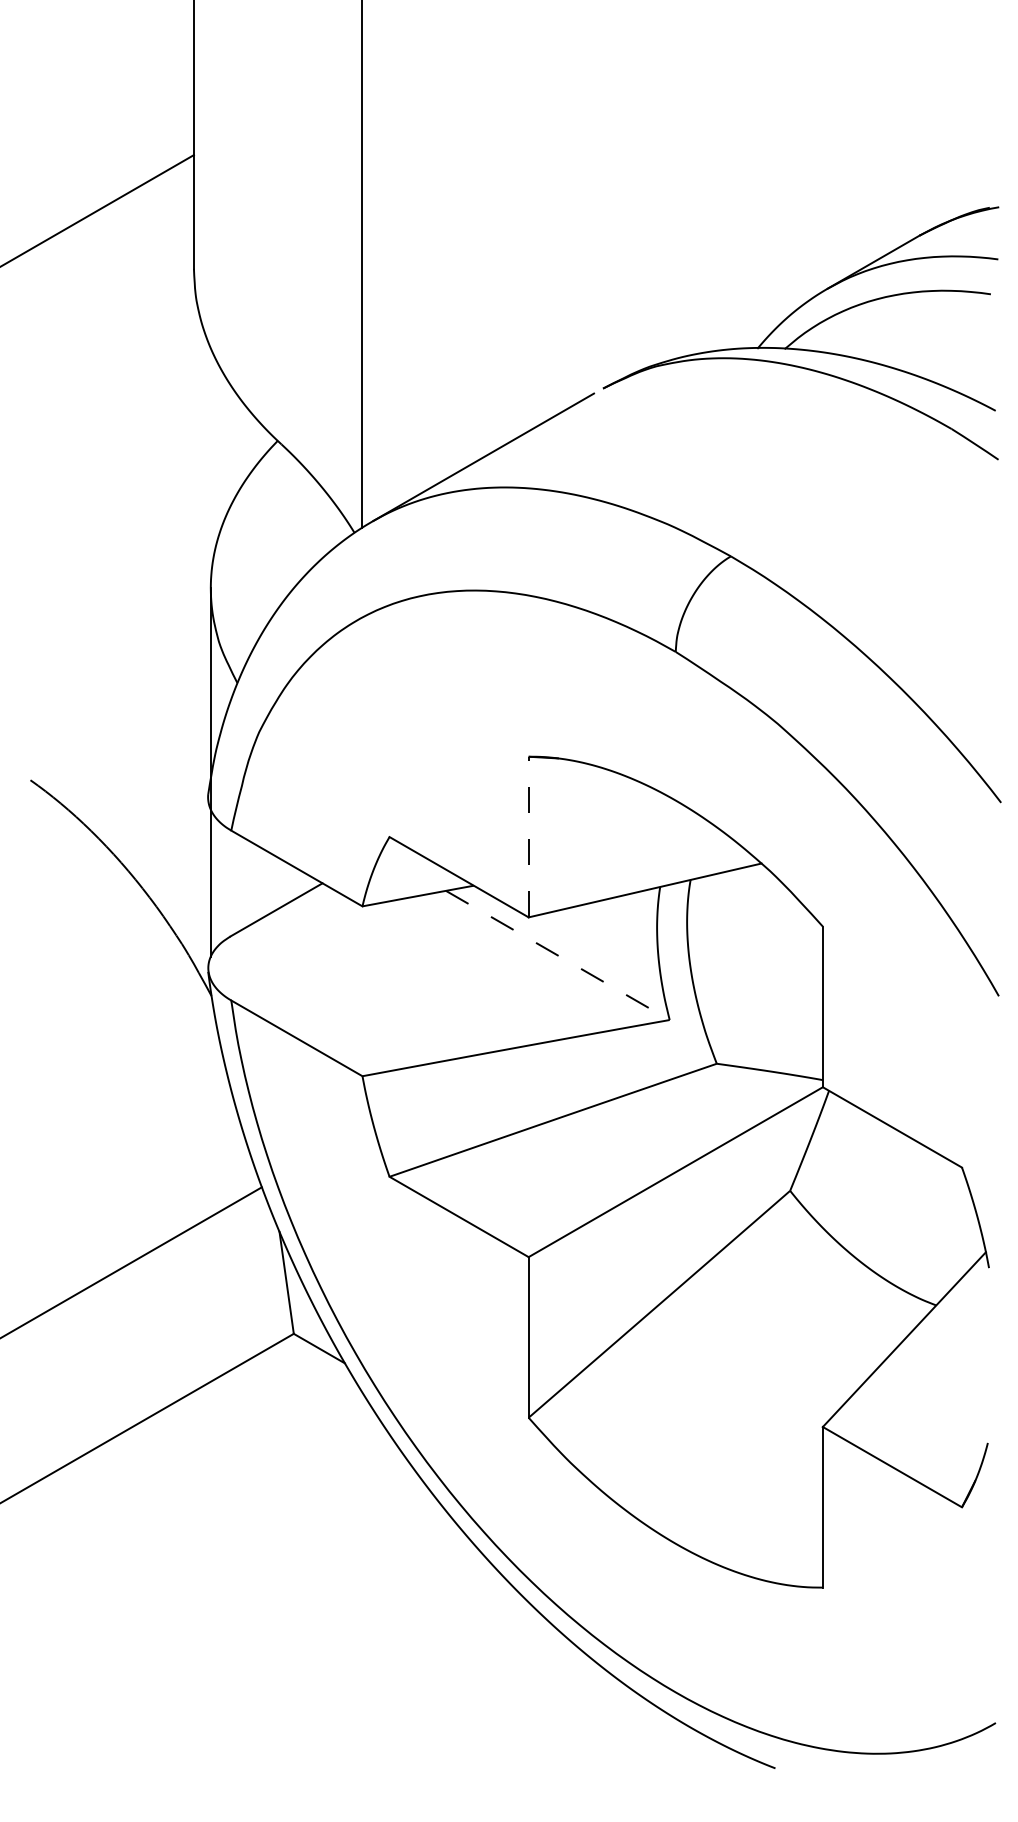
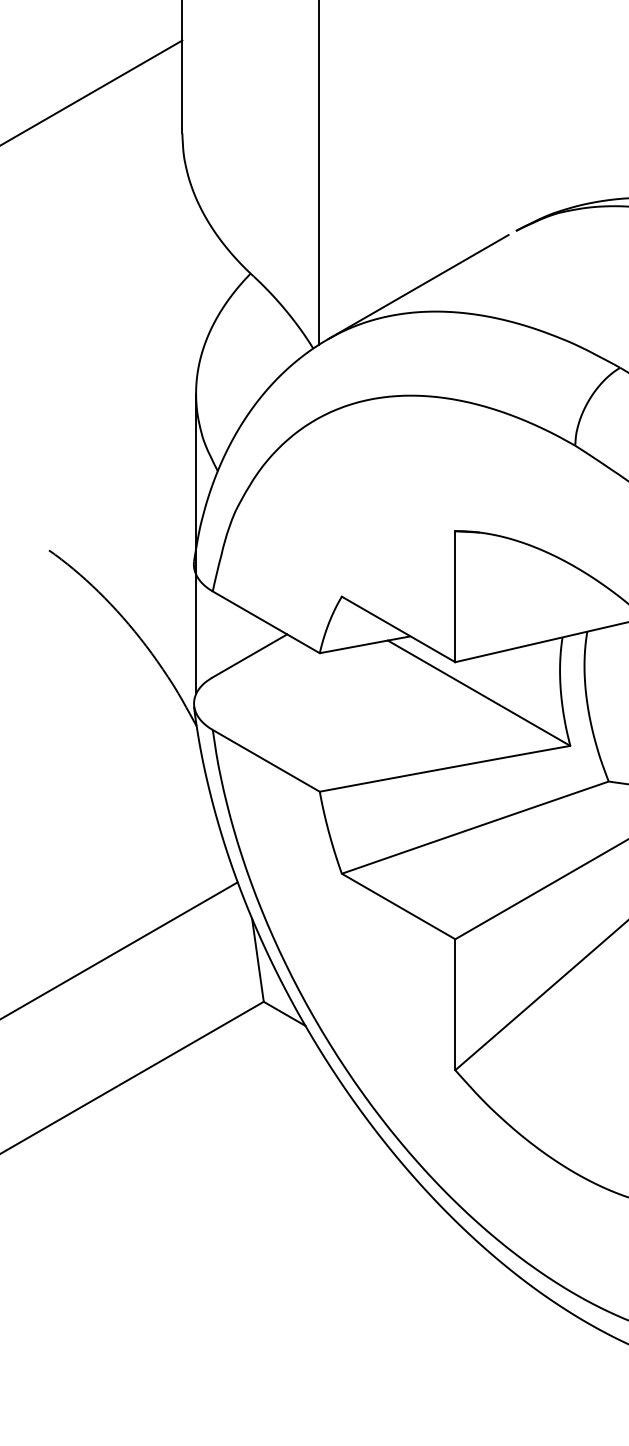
line: (528, 836) -> (455, 596), dashed -> solid
line: (558, 955) -> (479, 693), dashed -> solid

